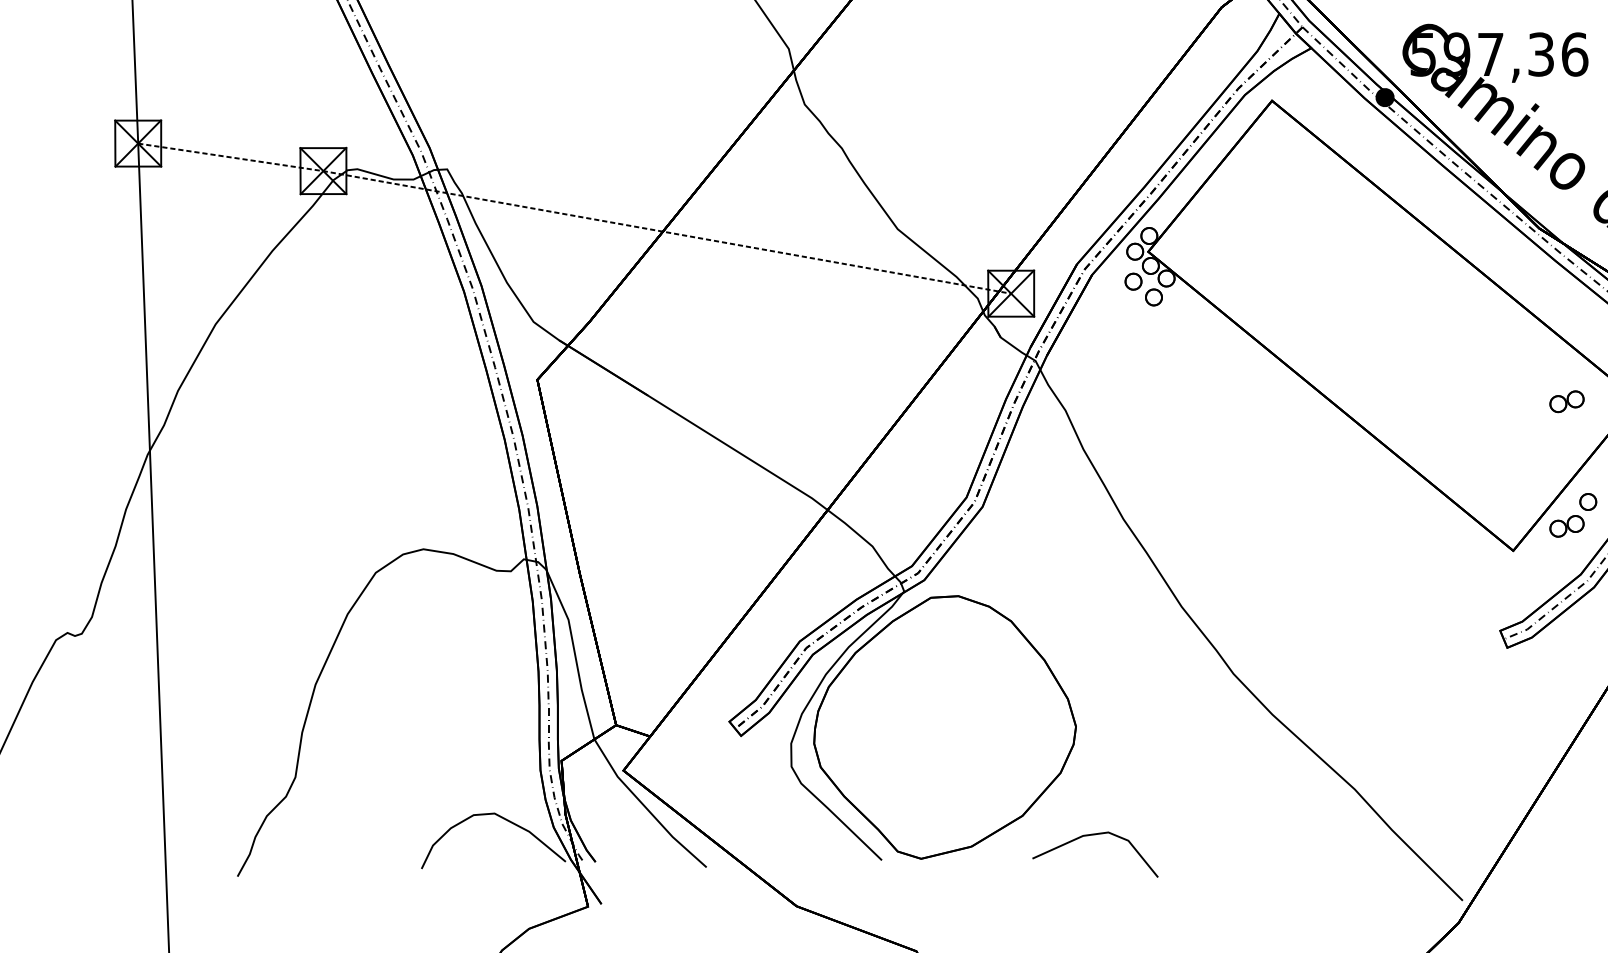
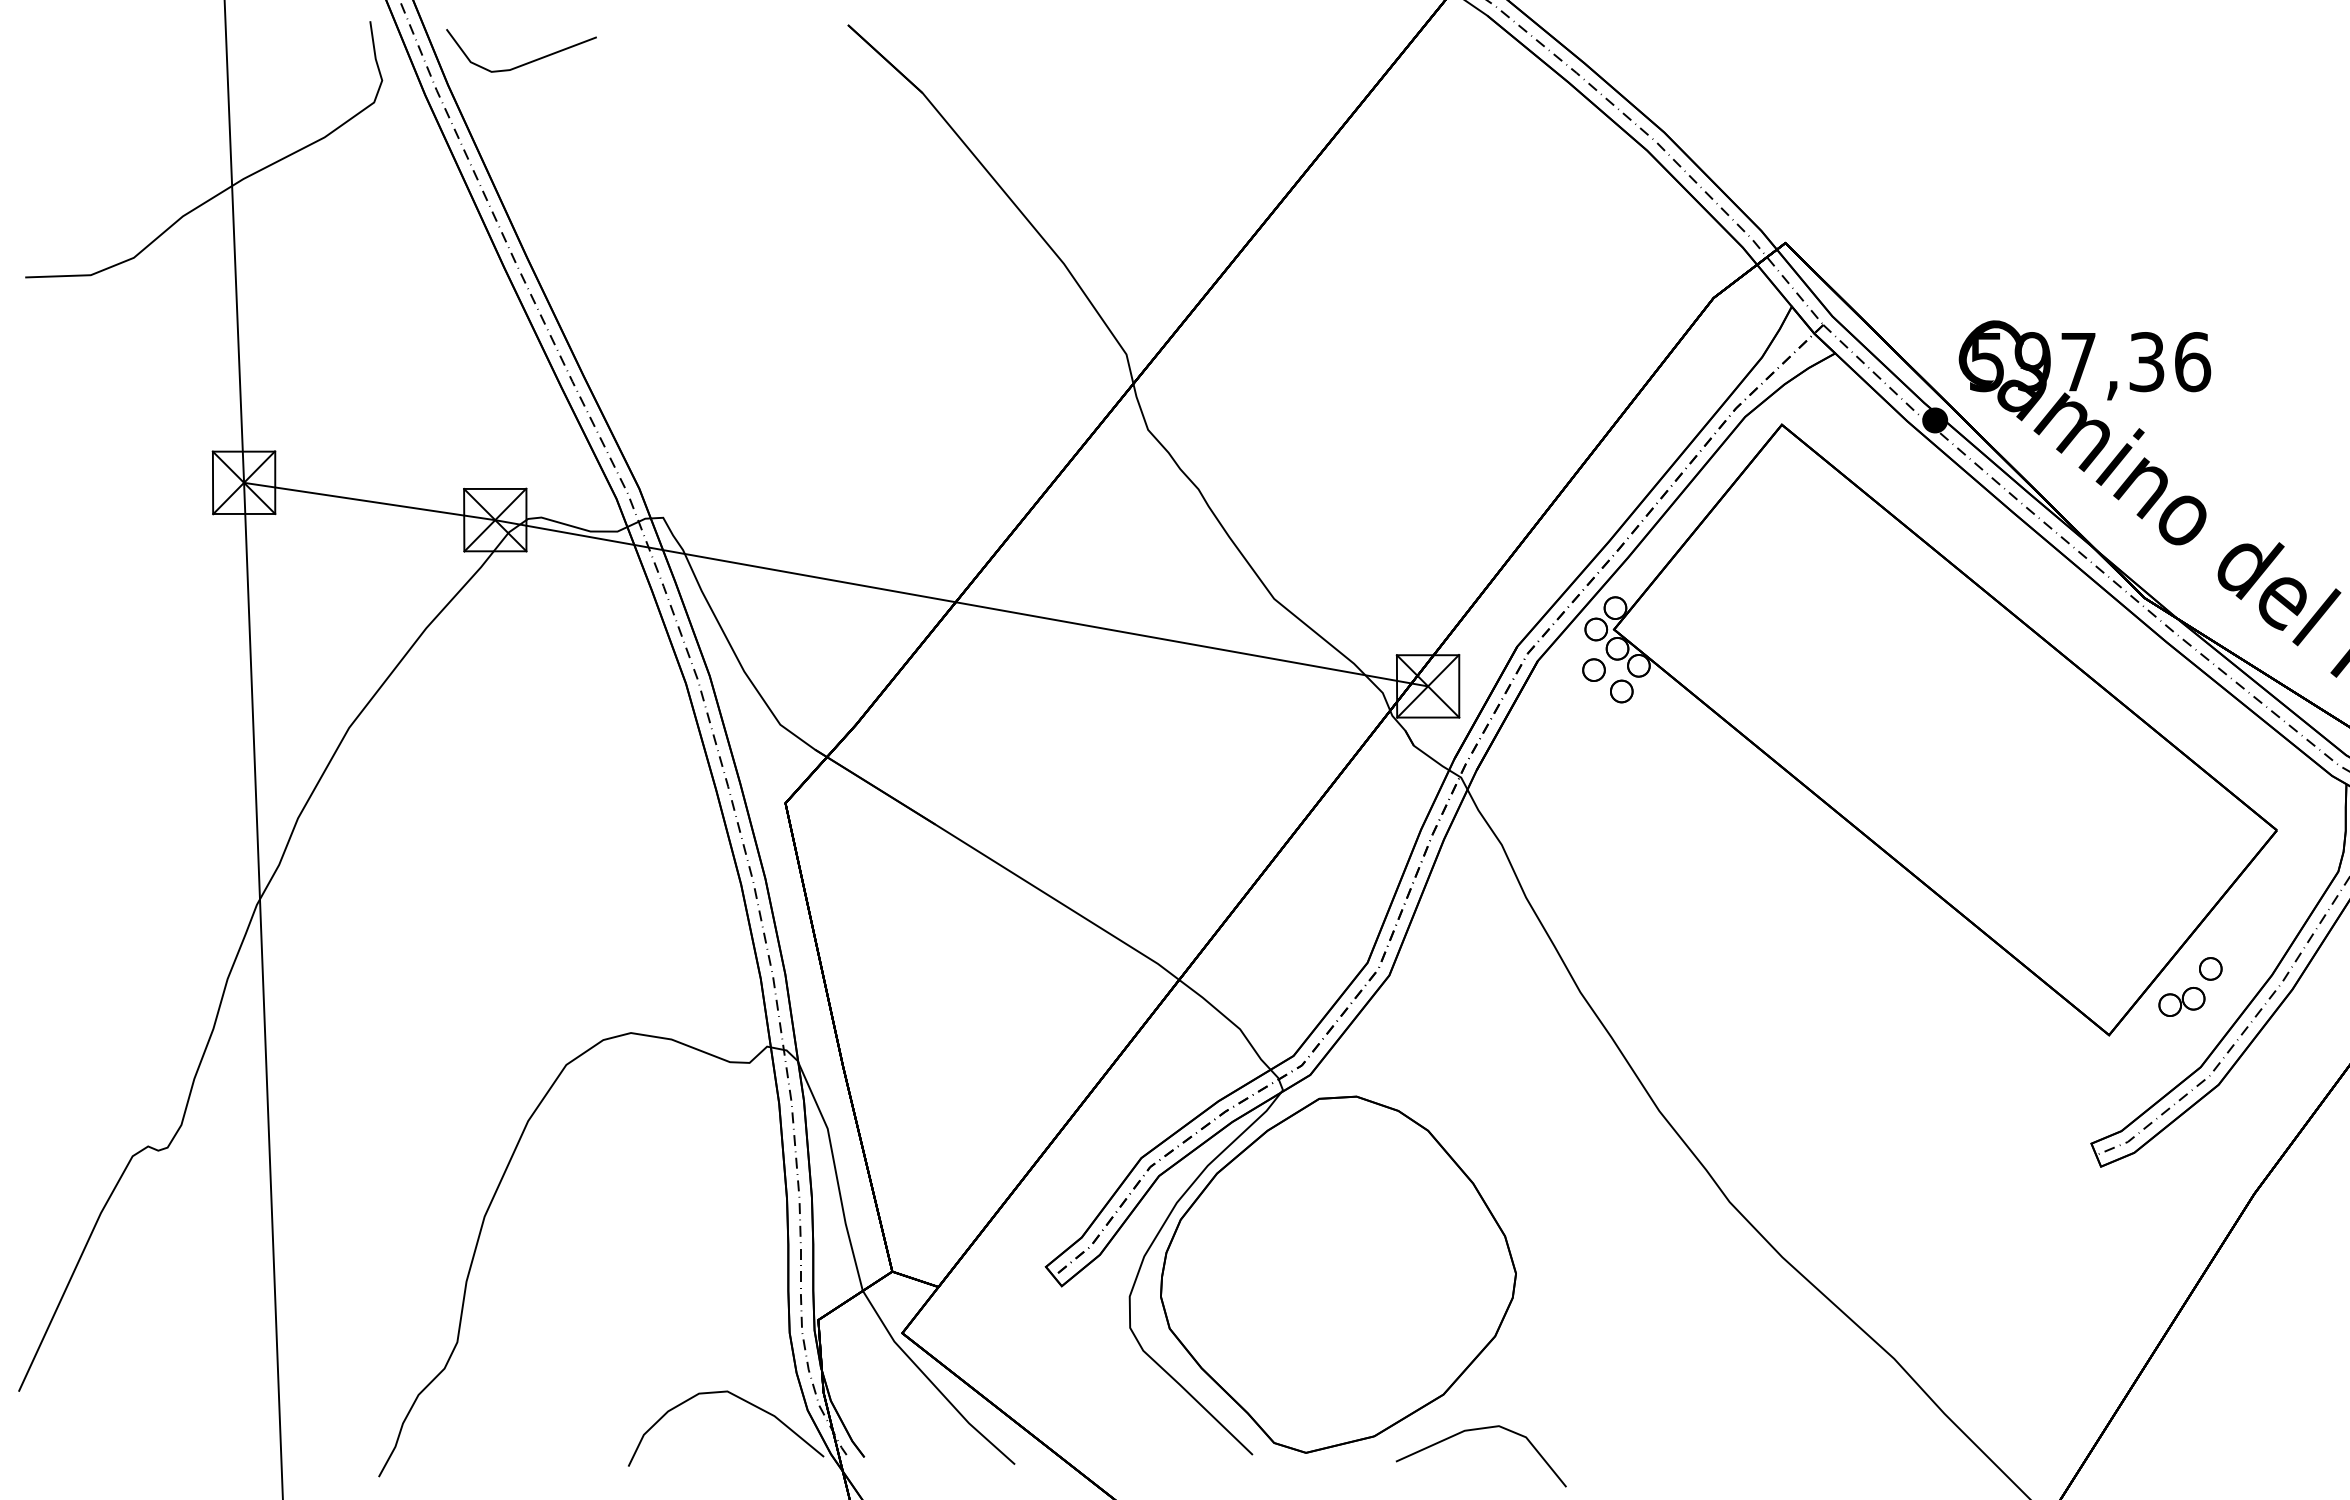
line: (575, 216) -> (836, 581), dashed -> solid
part: (1566, 401) -> (2181, 832), removed
line: (1091, 835) -> (1476, 1430), moved

